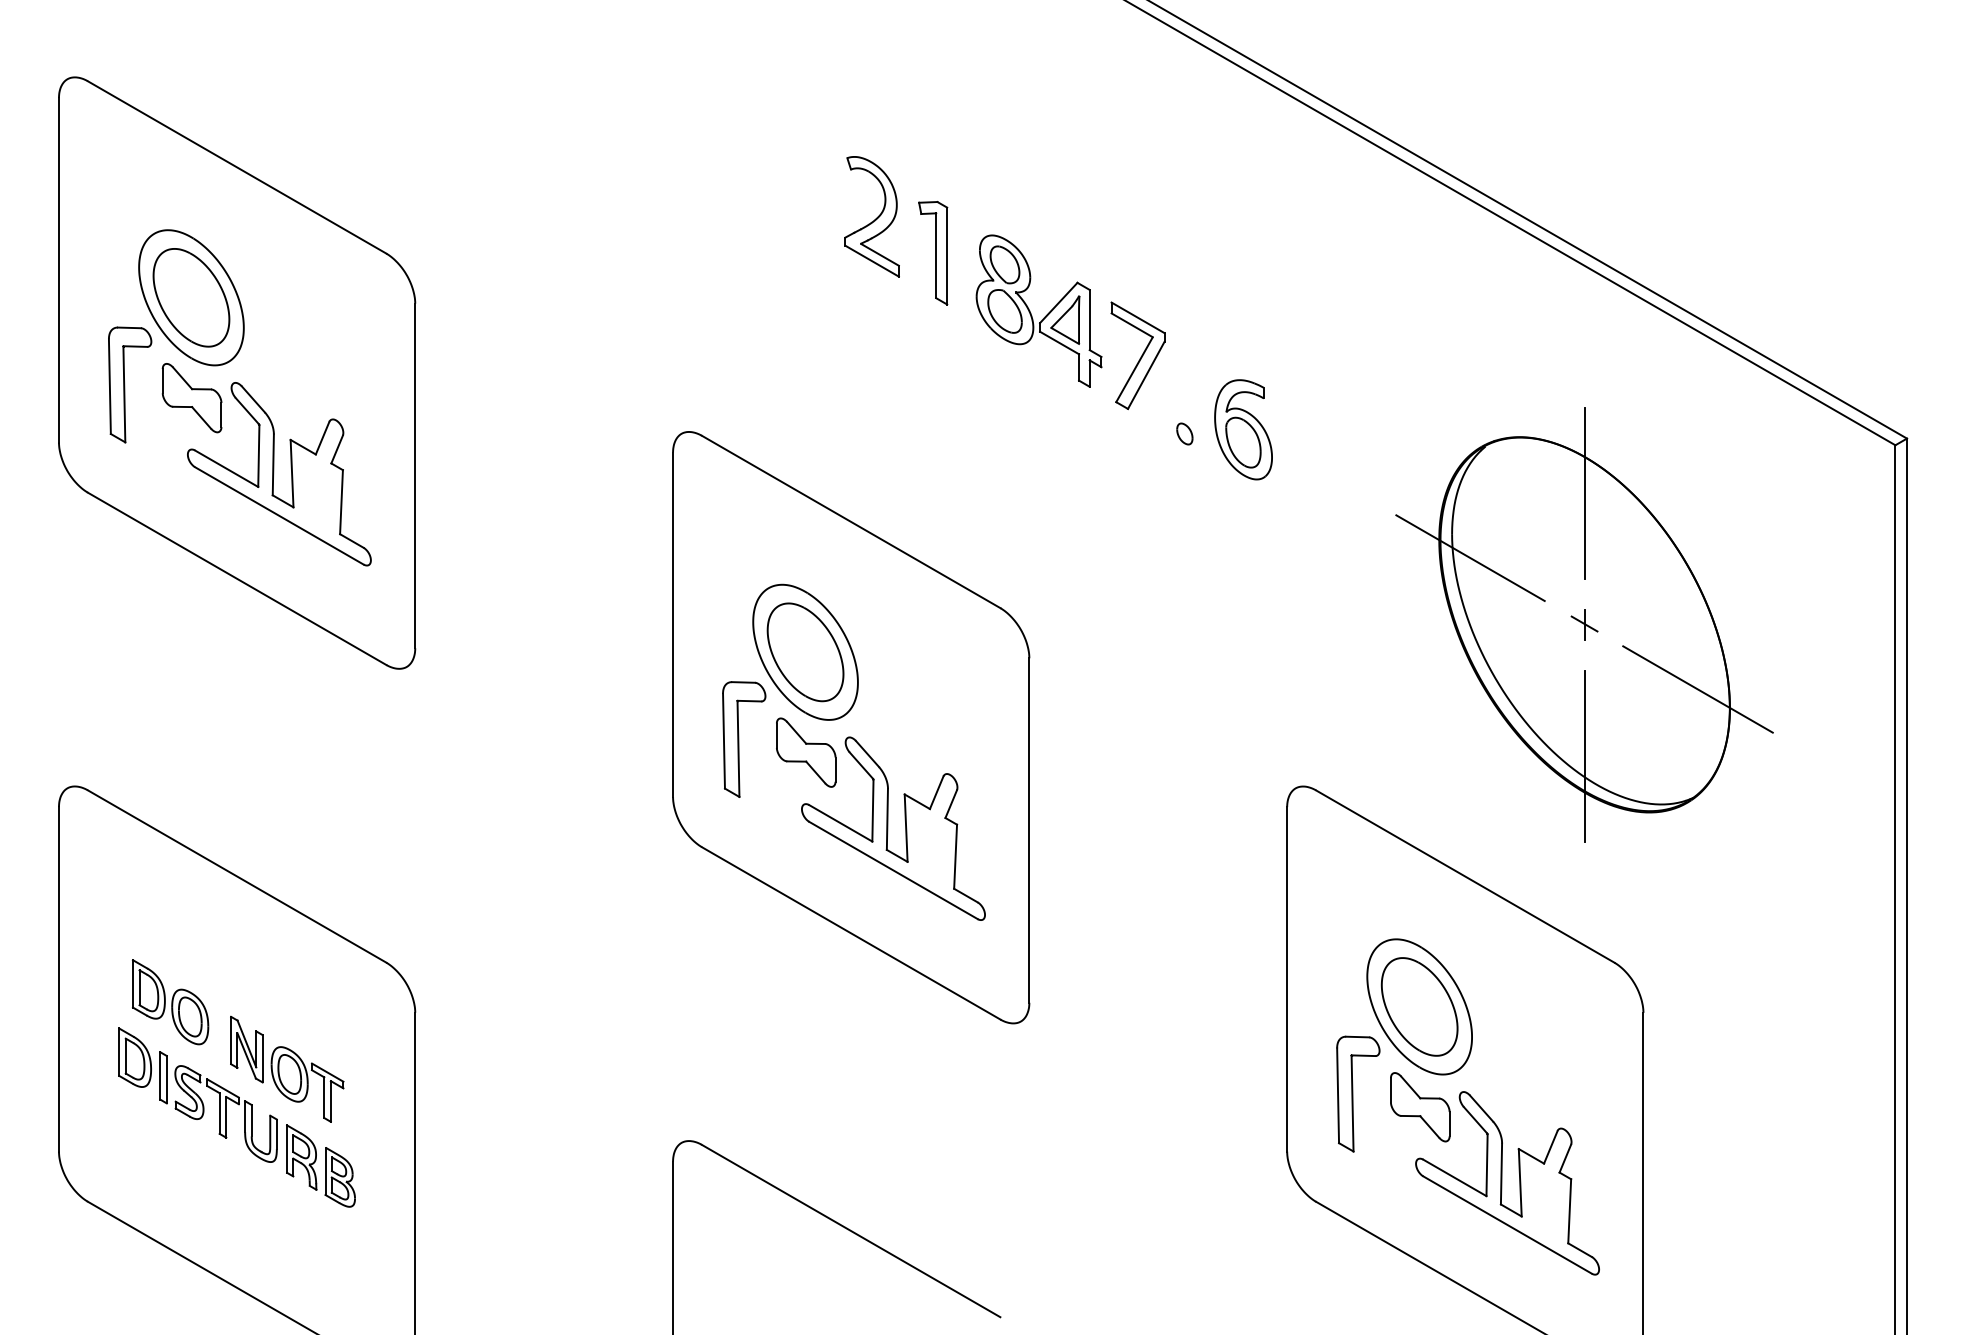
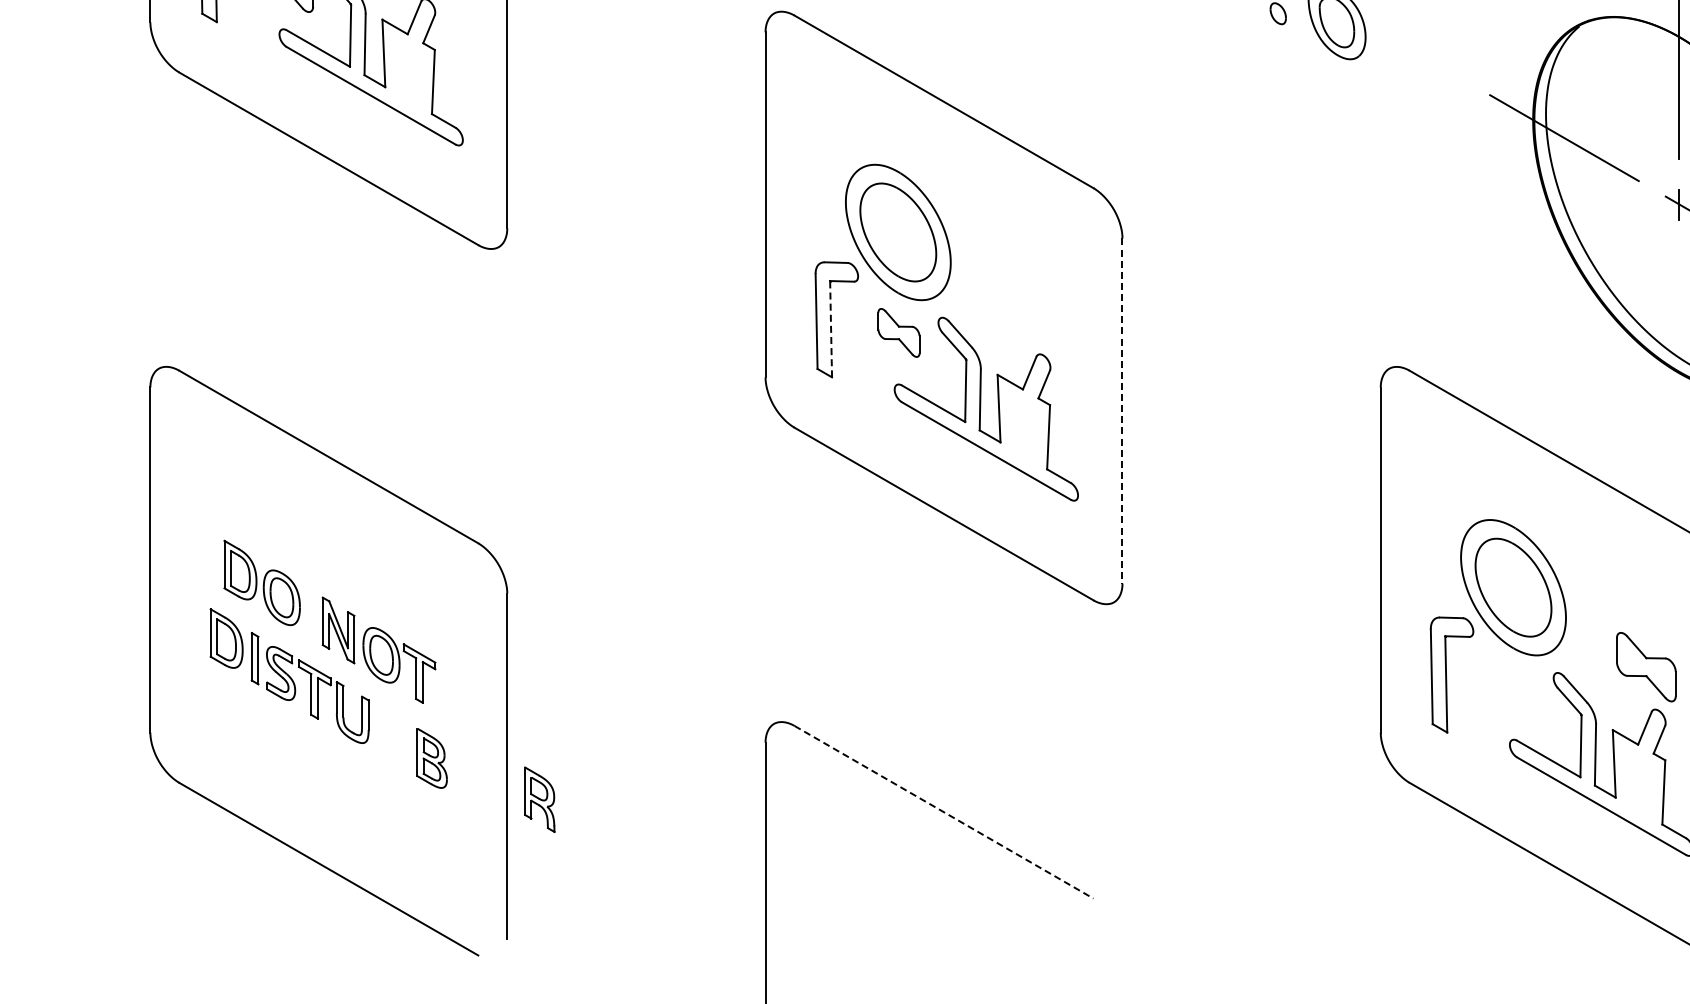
line: (738, 749) -> (831, 329), solid -> dashed
part: (806, 752) -> (899, 332), size x0.7
line: (1585, 756) -> (1679, 336), removed
line: (1029, 831) -> (1122, 411), solid -> dashed
part: (1420, 1107) -> (1646, 667), moved
part: (301, 1157) -> (539, 799), moved
line: (851, 1231) -> (944, 812), solid -> dashed

